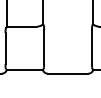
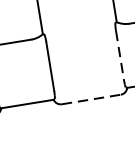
line: (91, 47) -> (119, 55), solid -> dashed
line: (68, 73) -> (91, 99), solid -> dashed

